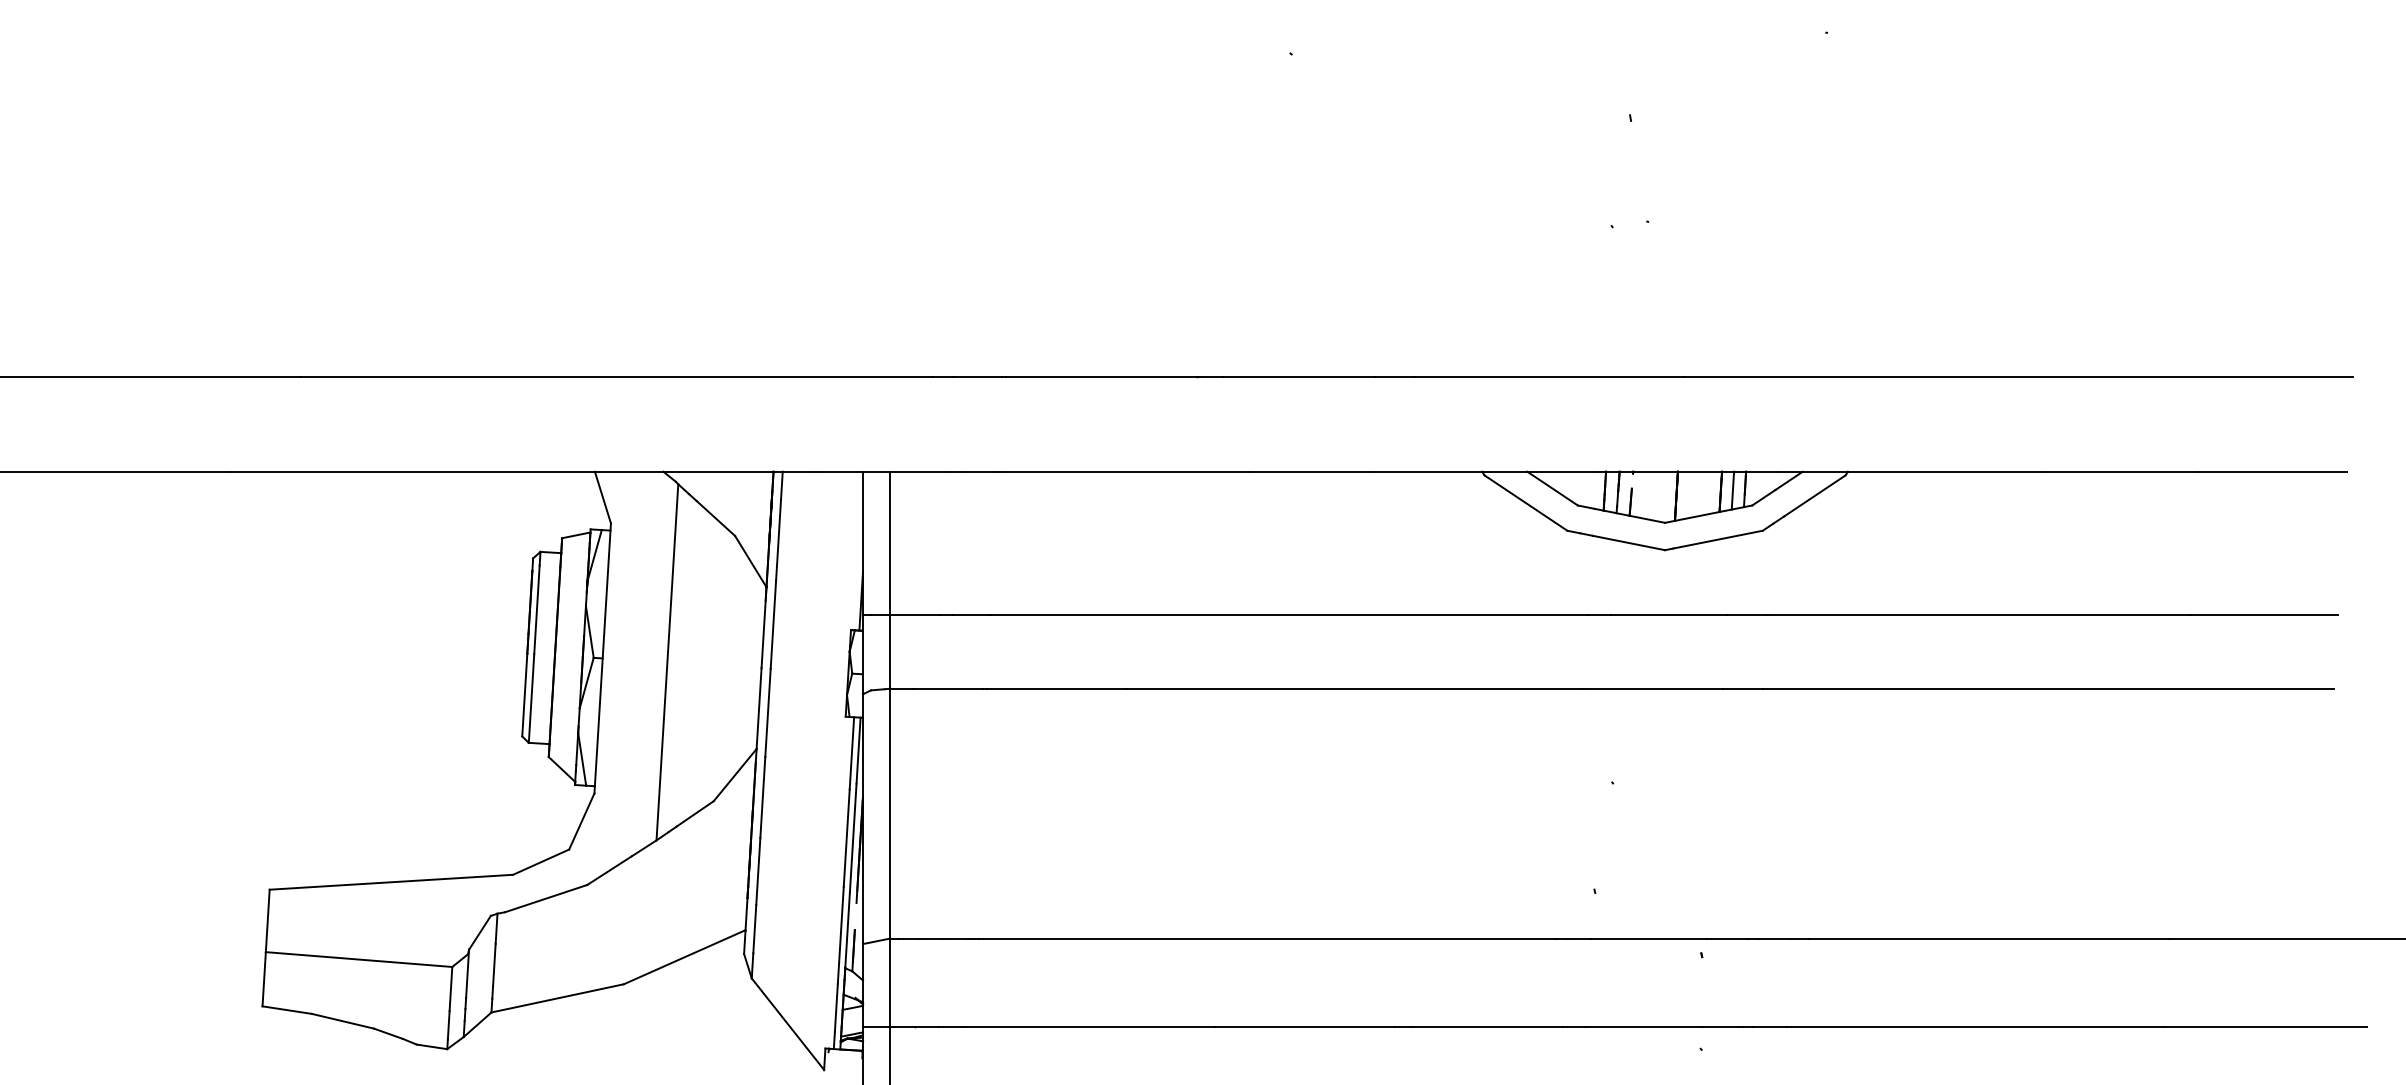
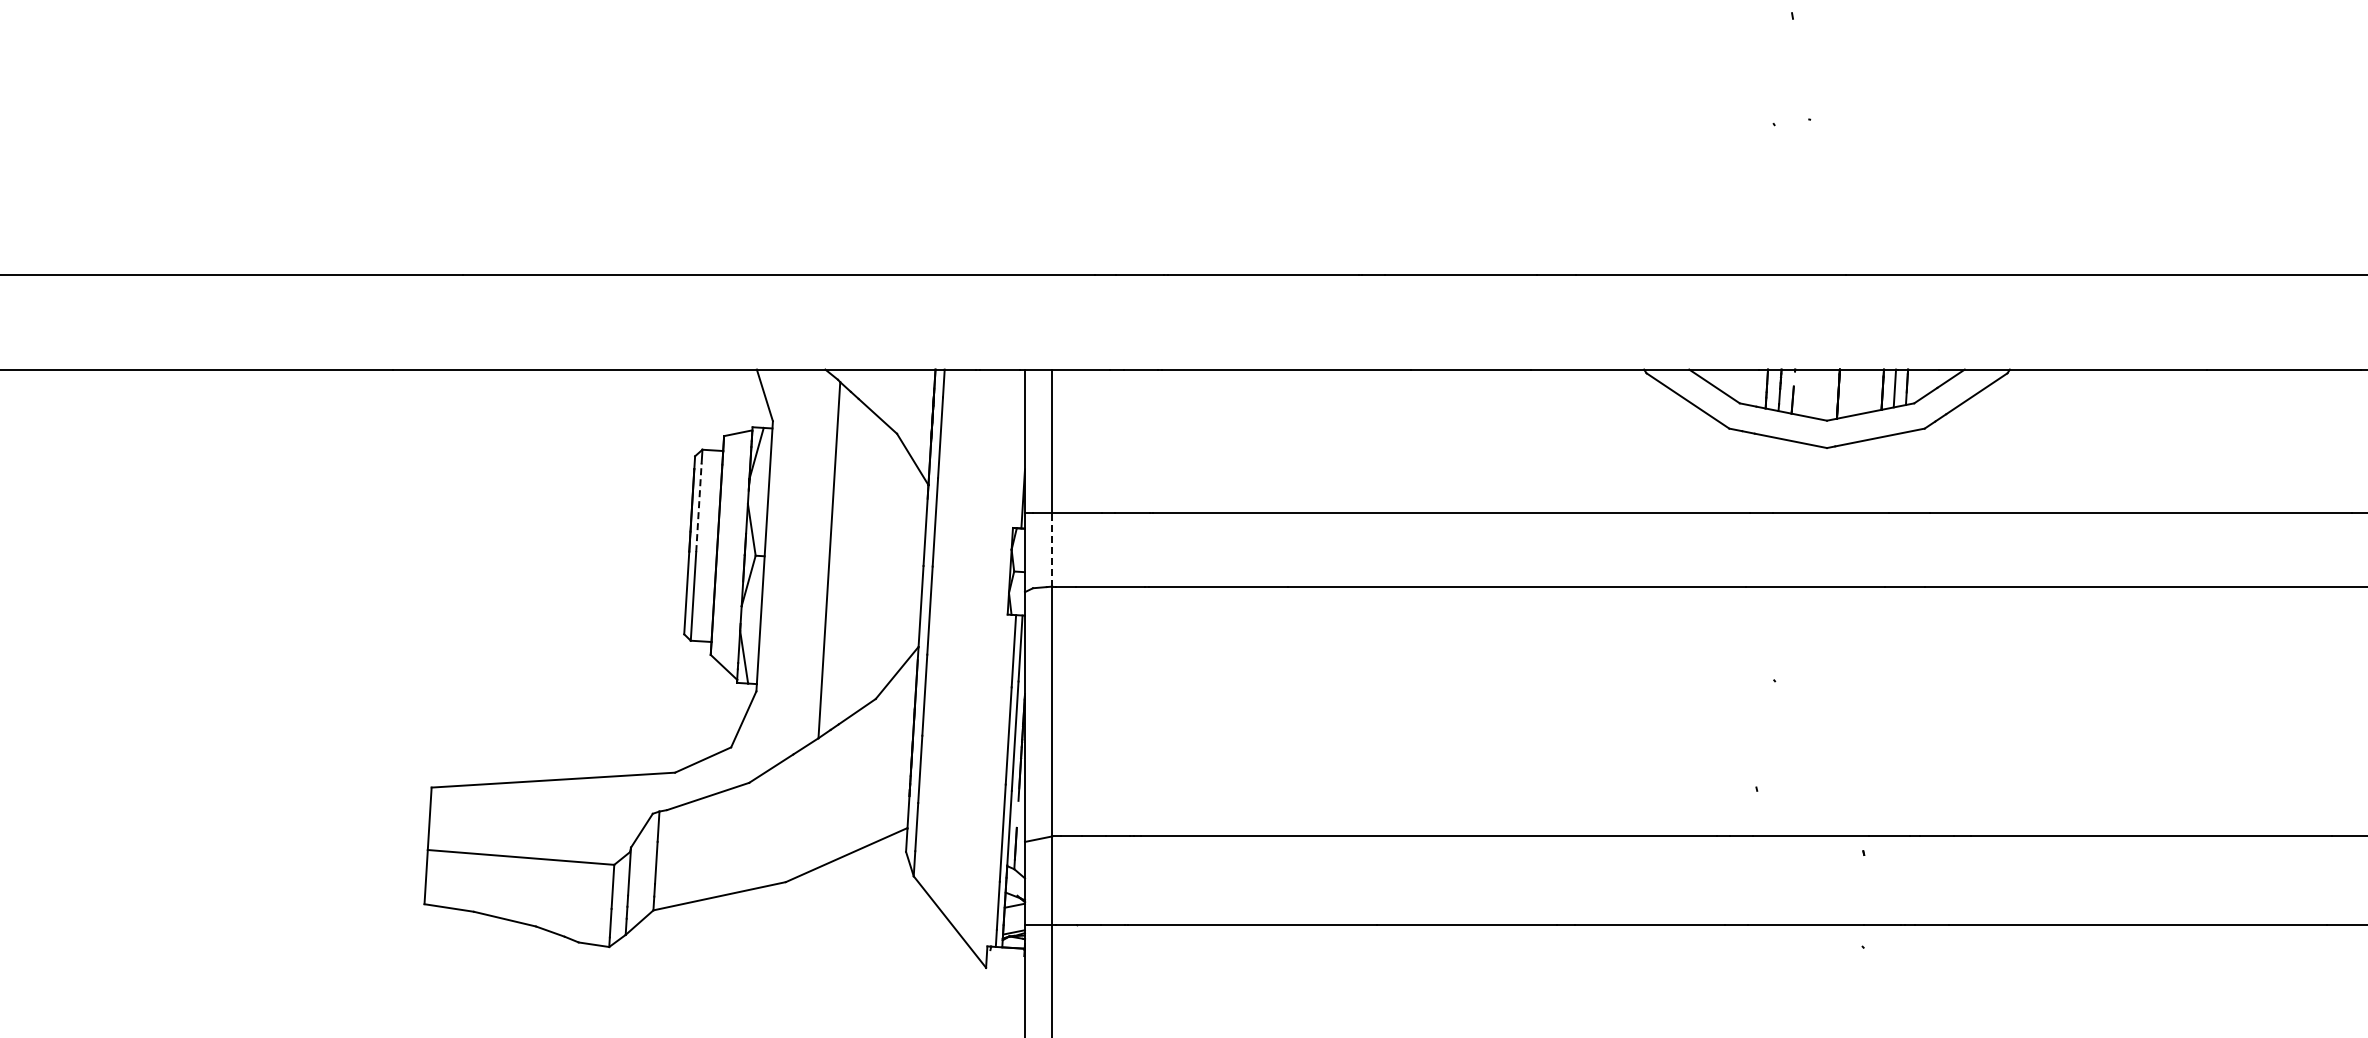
line: (536, 609) -> (698, 507), solid -> dashed
line: (890, 651) -> (1052, 549), solid -> dashed

